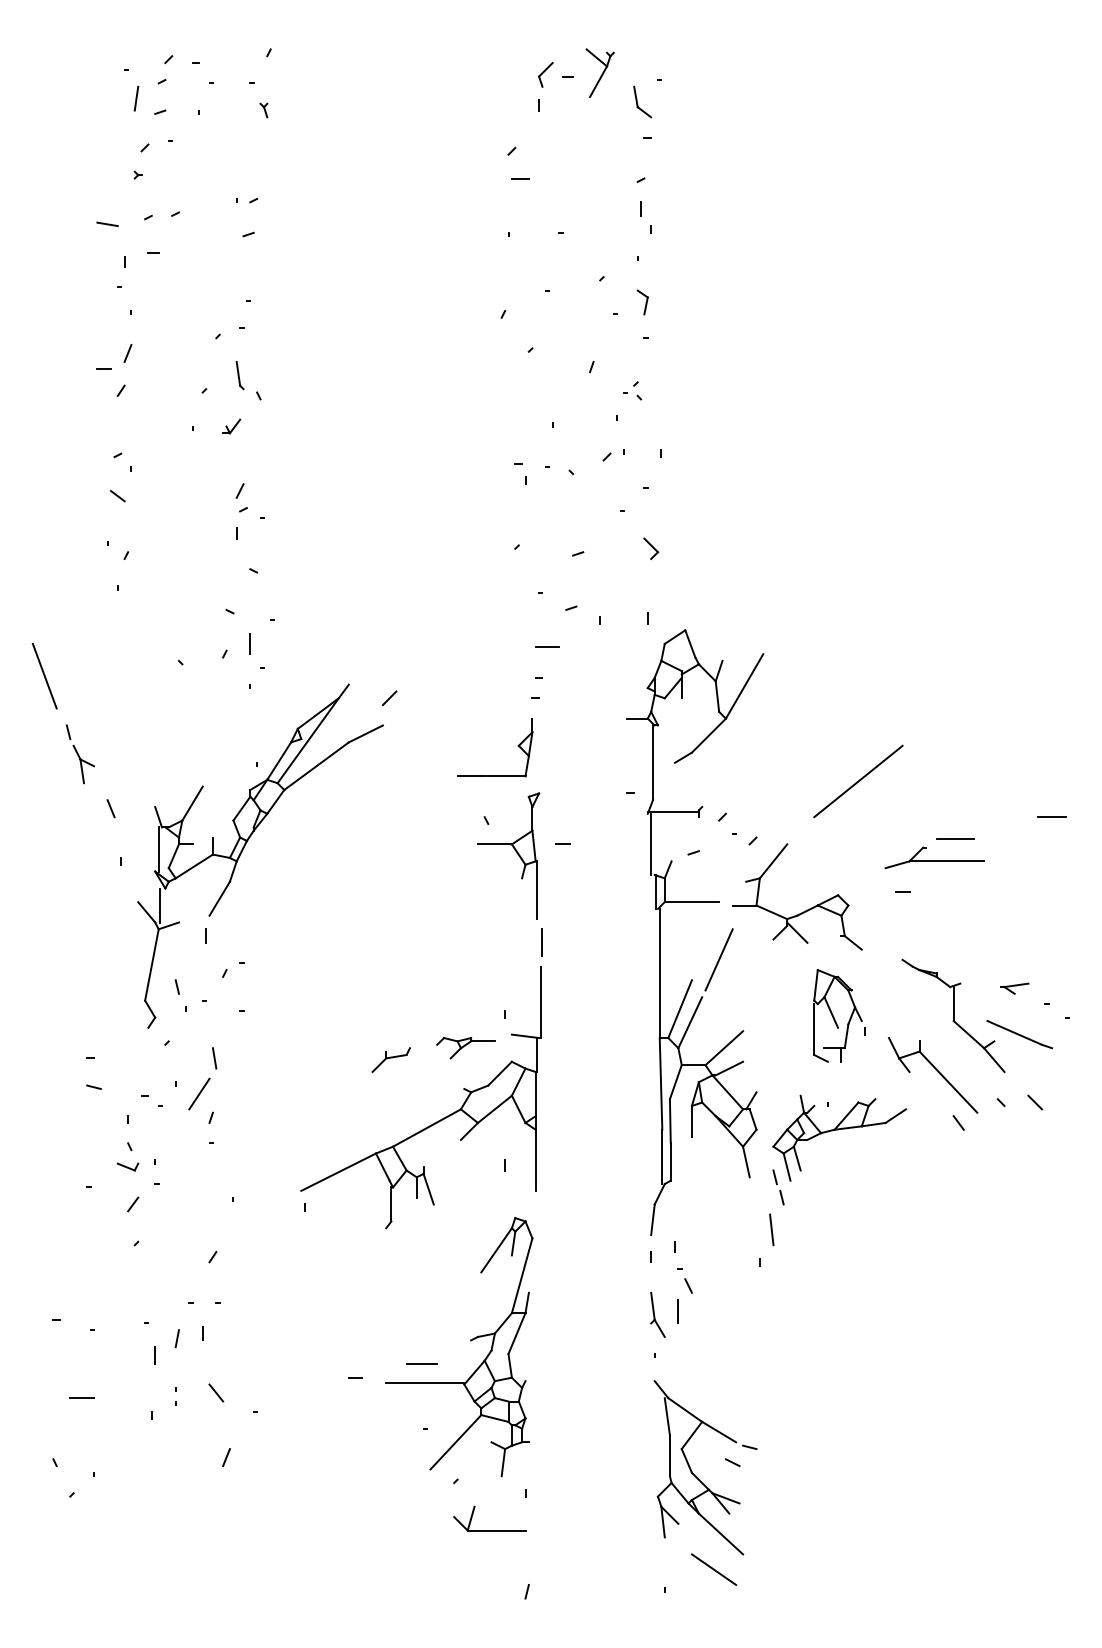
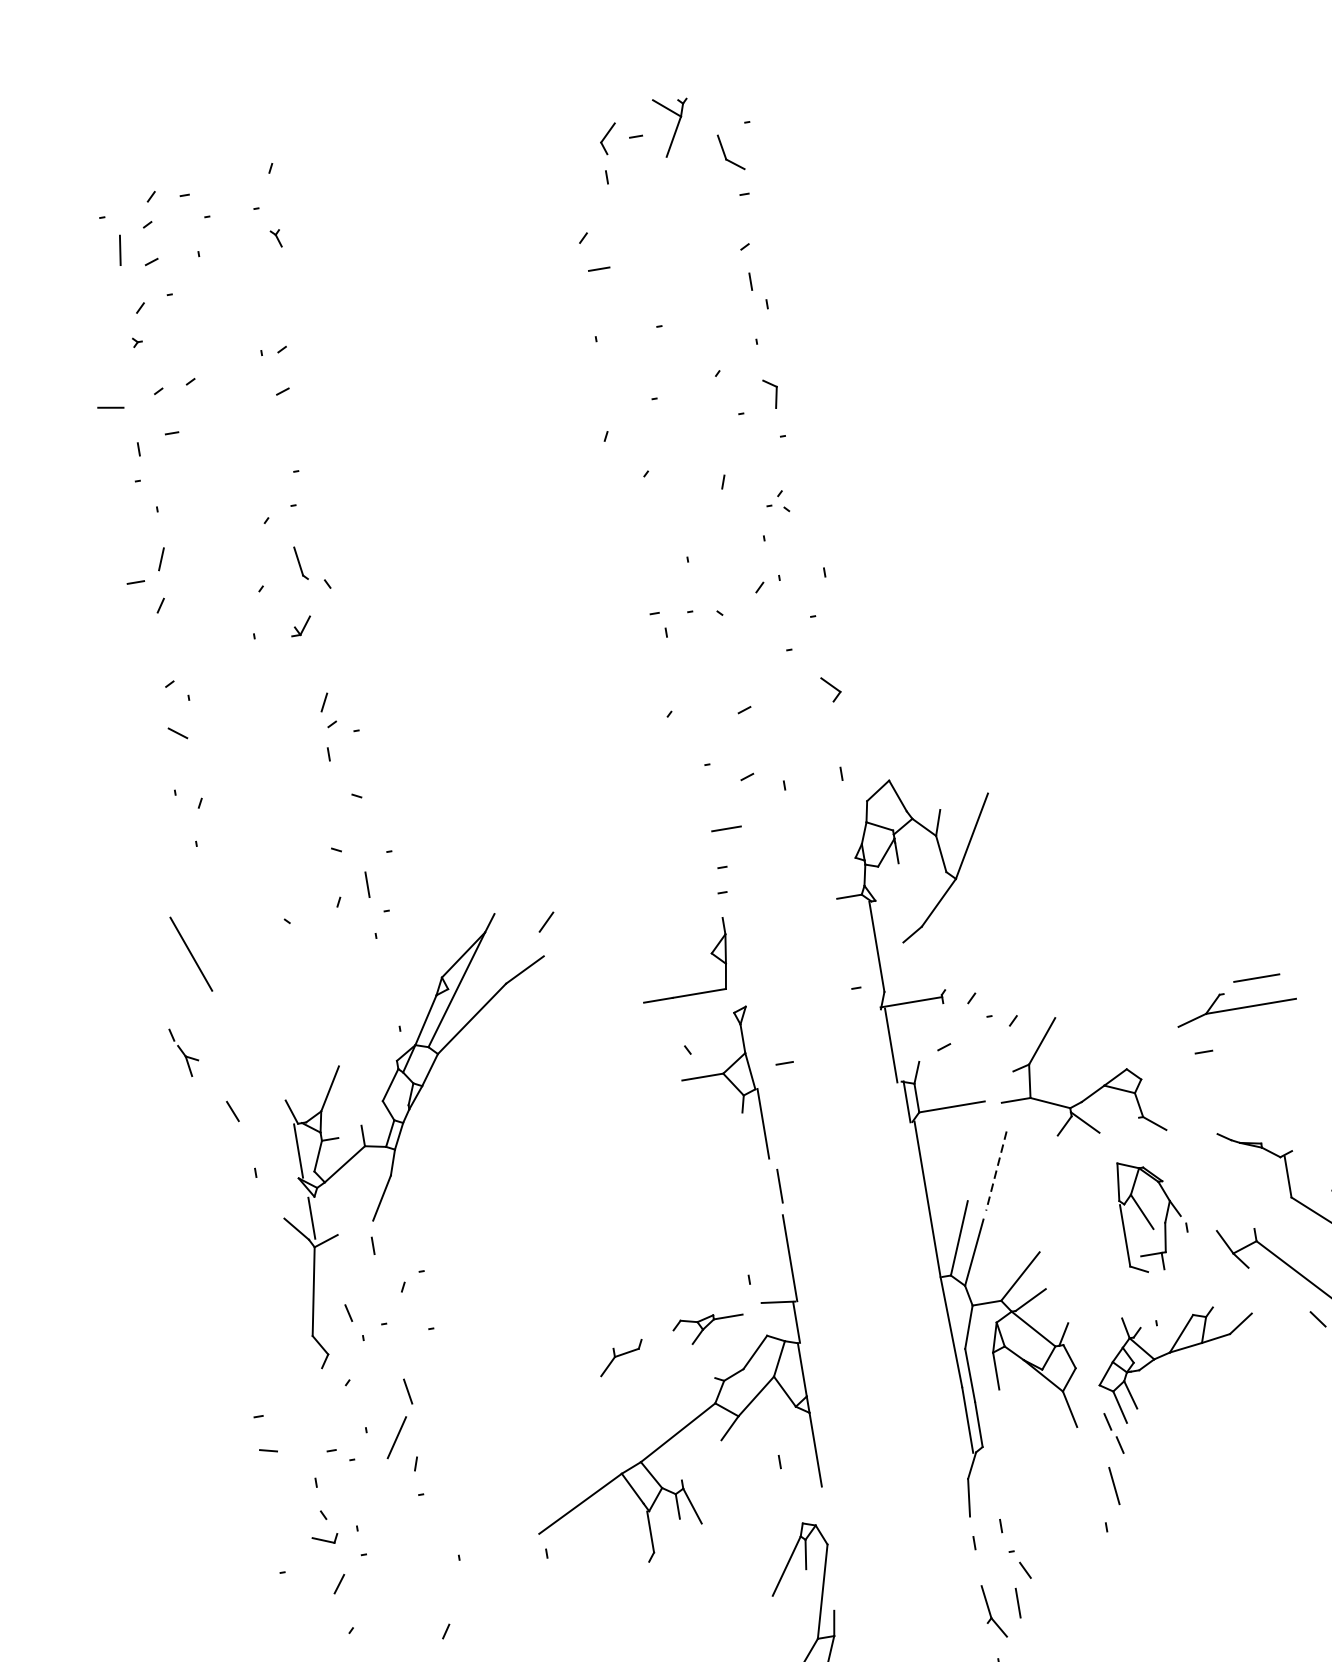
line: (44, 676) -> (191, 954), moved
part: (80, 754) -> (185, 1052), size x0.7
line: (858, 781) -> (1128, 927), removed
line: (718, 960) -> (995, 1171), solid -> dashed

